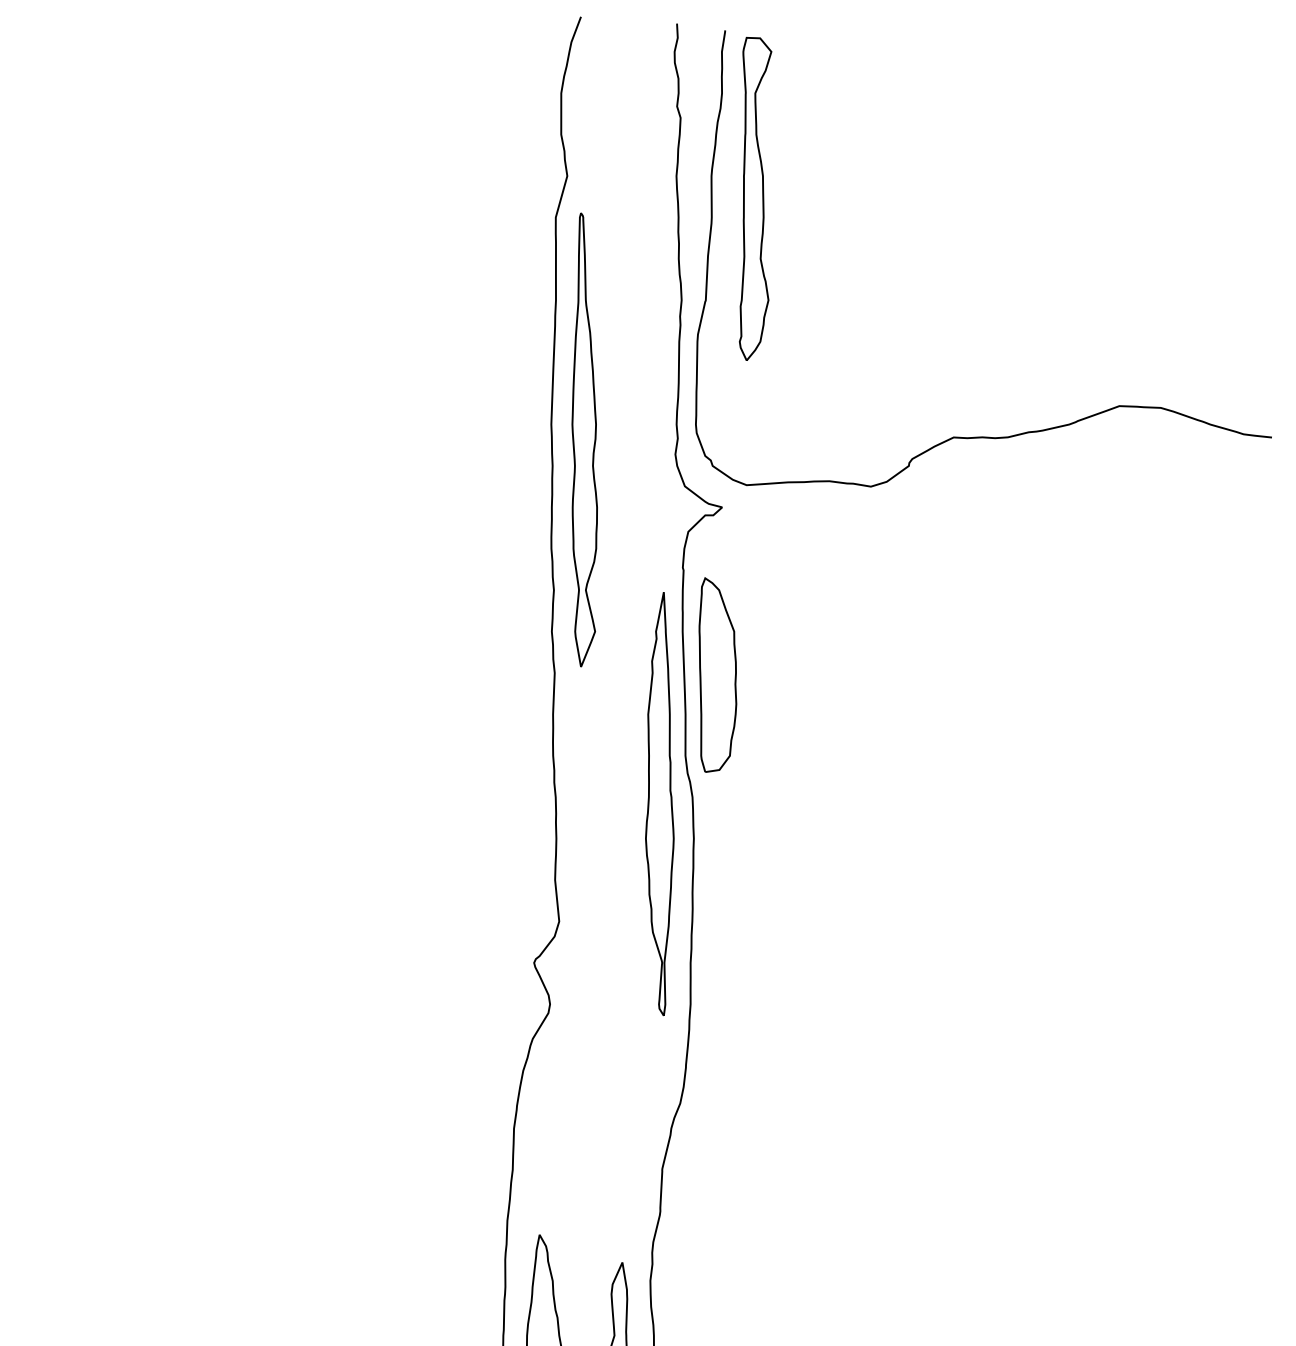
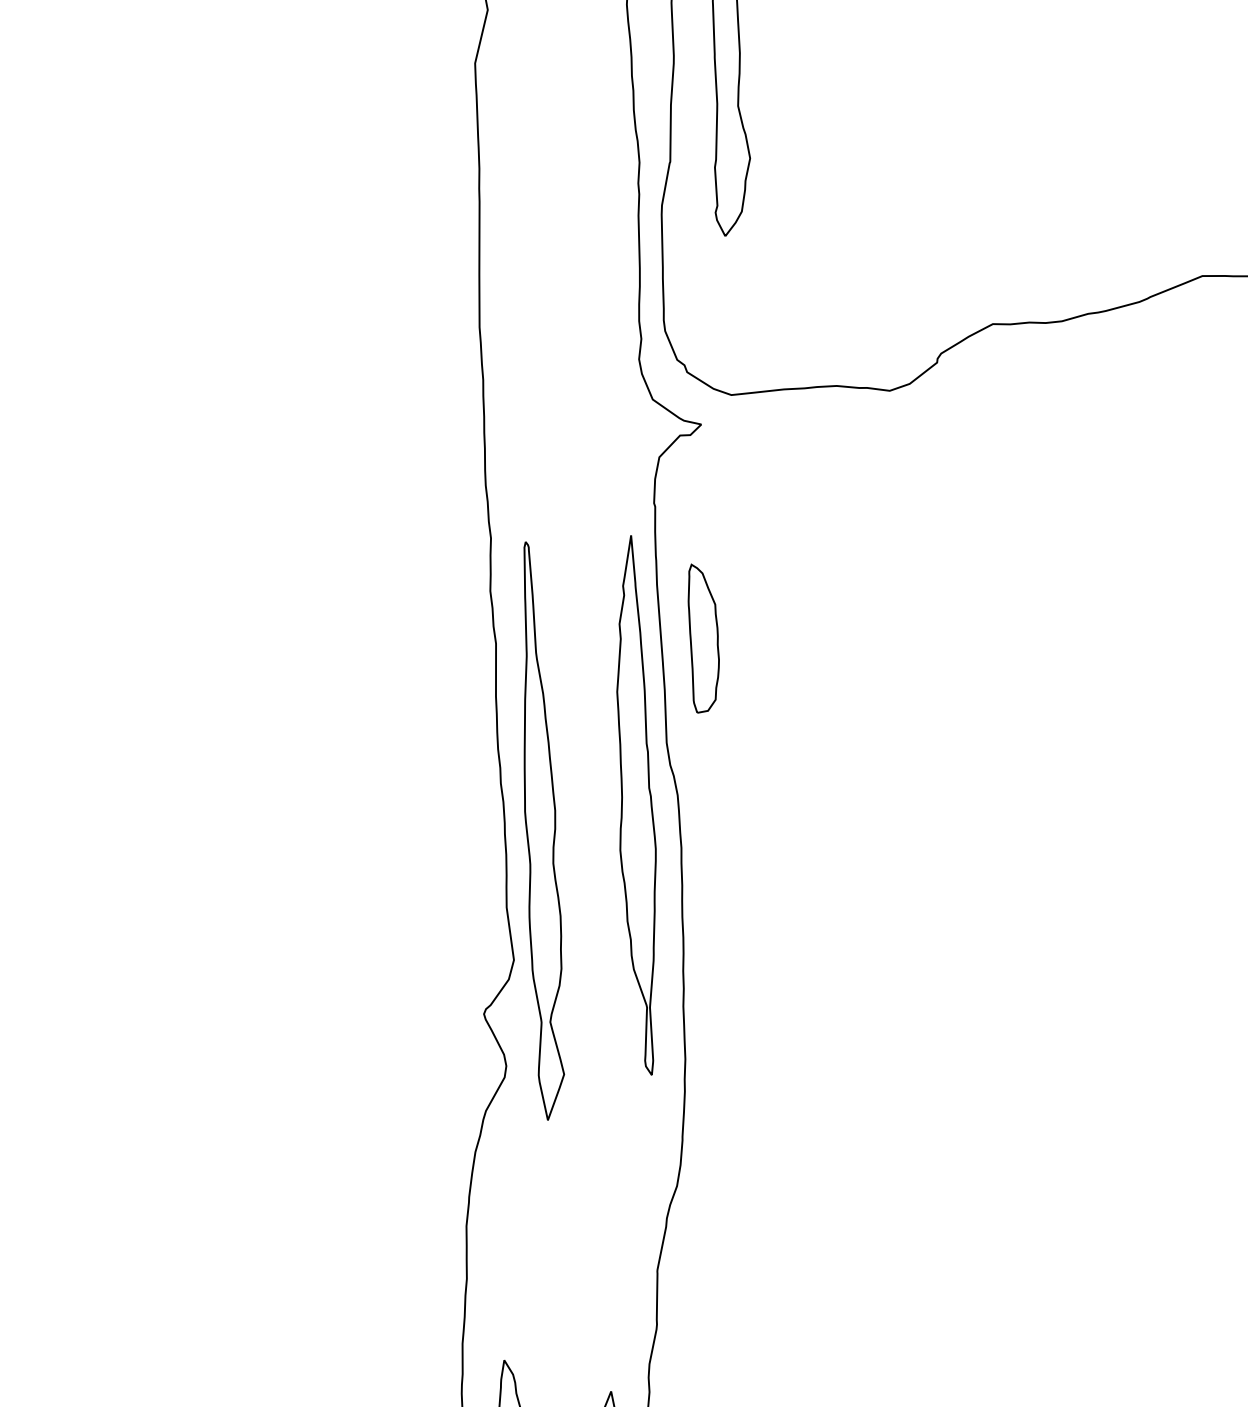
part: (584, 439) -> (541, 830), moved
part: (717, 674) -> (703, 637), size x0.6

